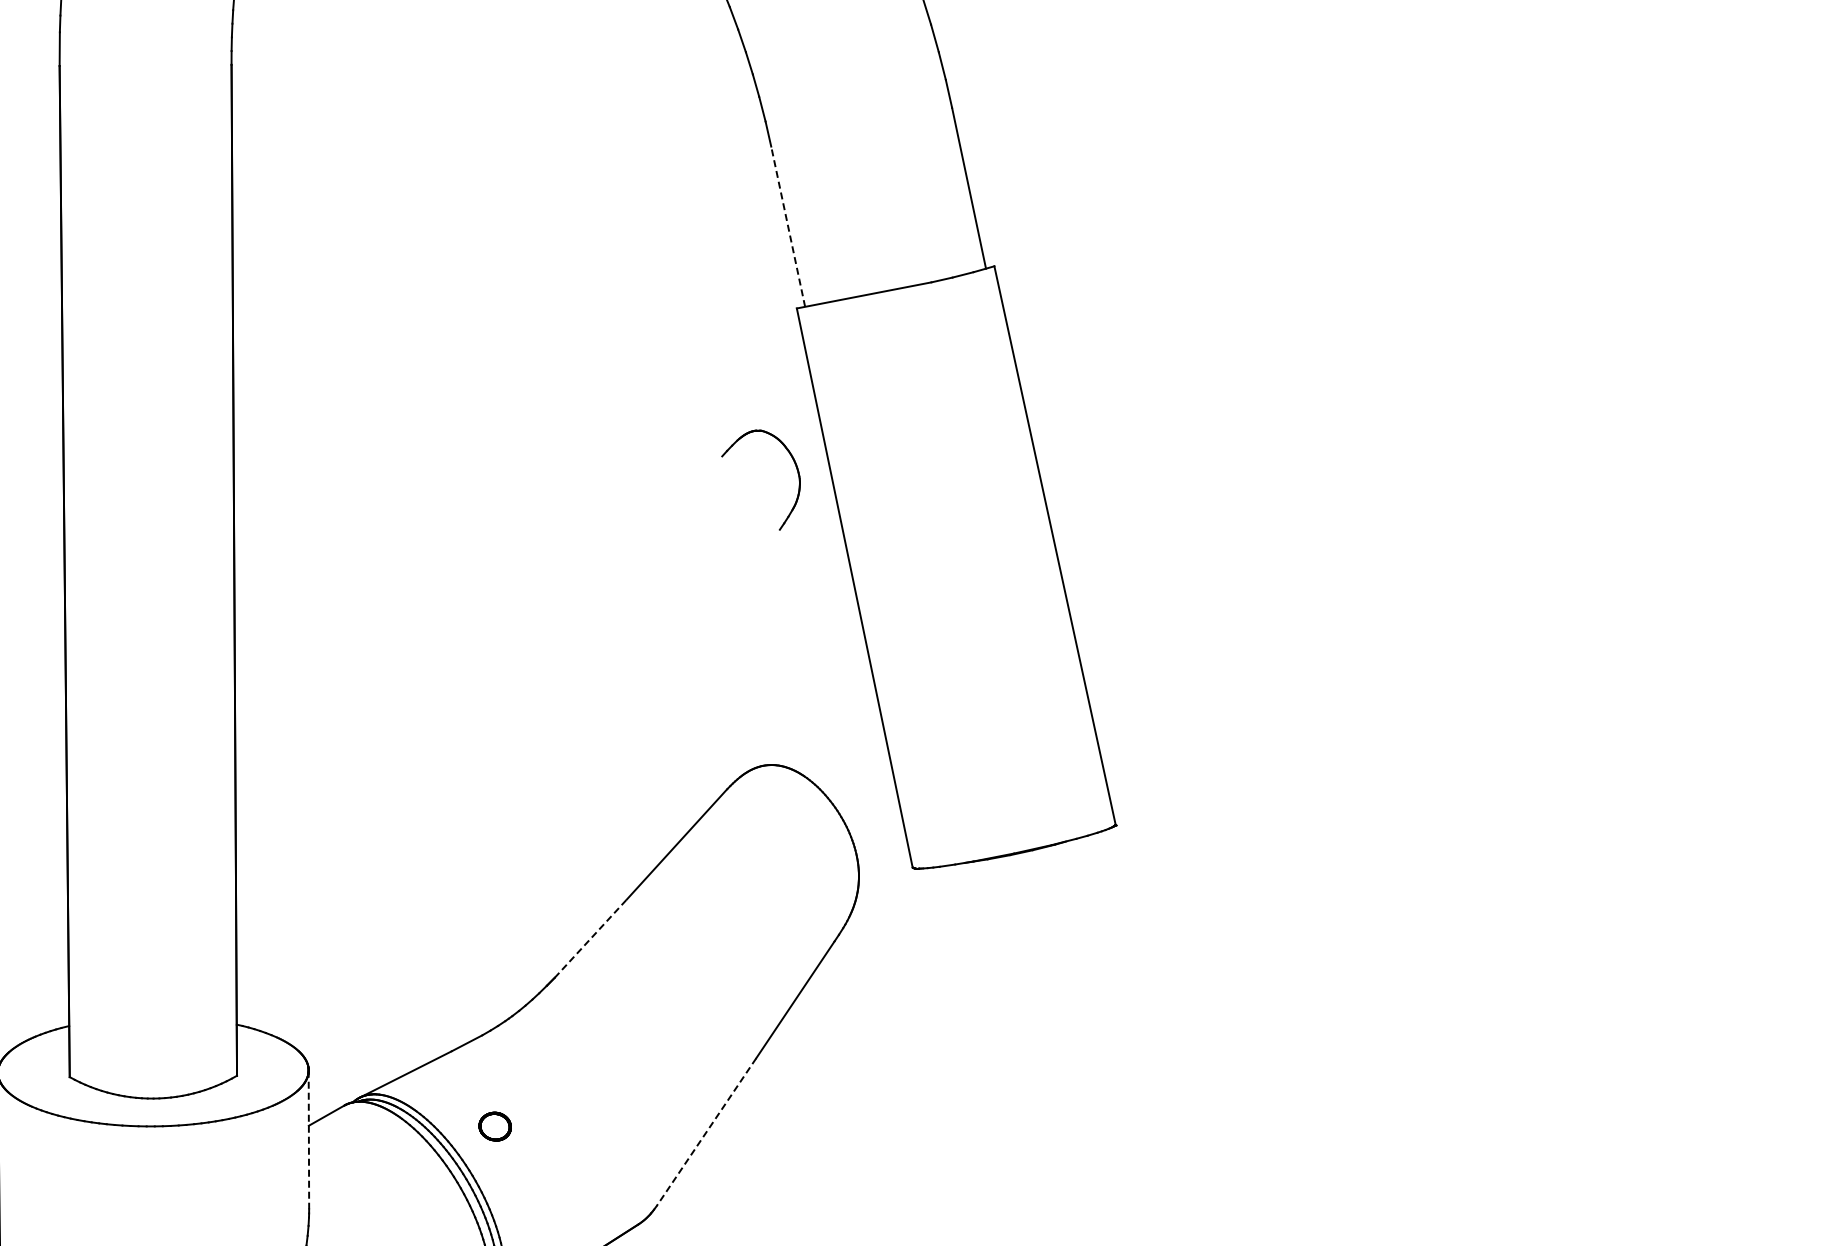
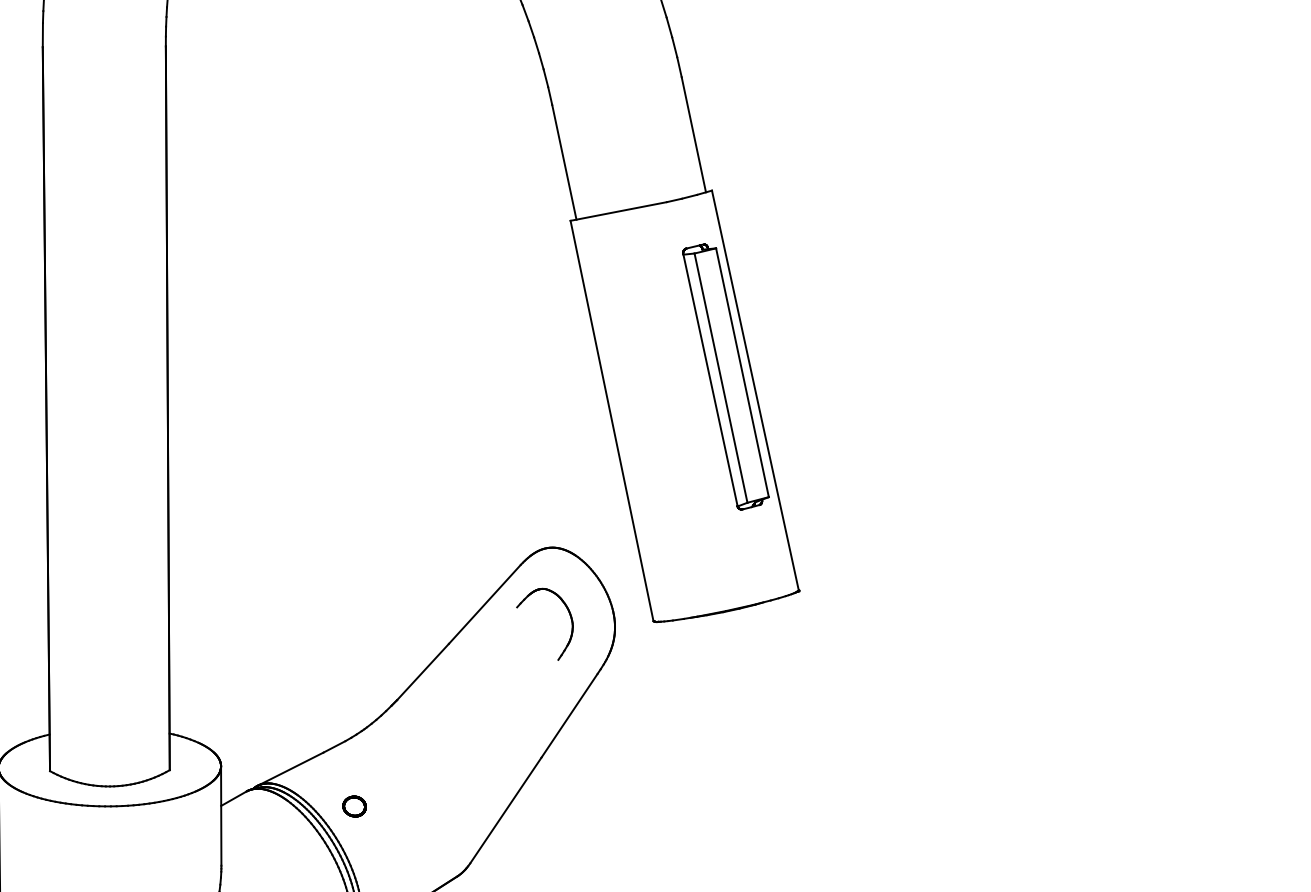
line: (788, 226) -> (564, 162), dashed -> solid
part: (794, 464) -> (568, 613), moved
part: (1013, 526) -> (725, 376), added
line: (591, 938) -> (423, 671), dashed -> solid
line: (706, 1132) -> (505, 810), dashed -> solid
line: (308, 1140) -> (220, 816), dashed -> solid

